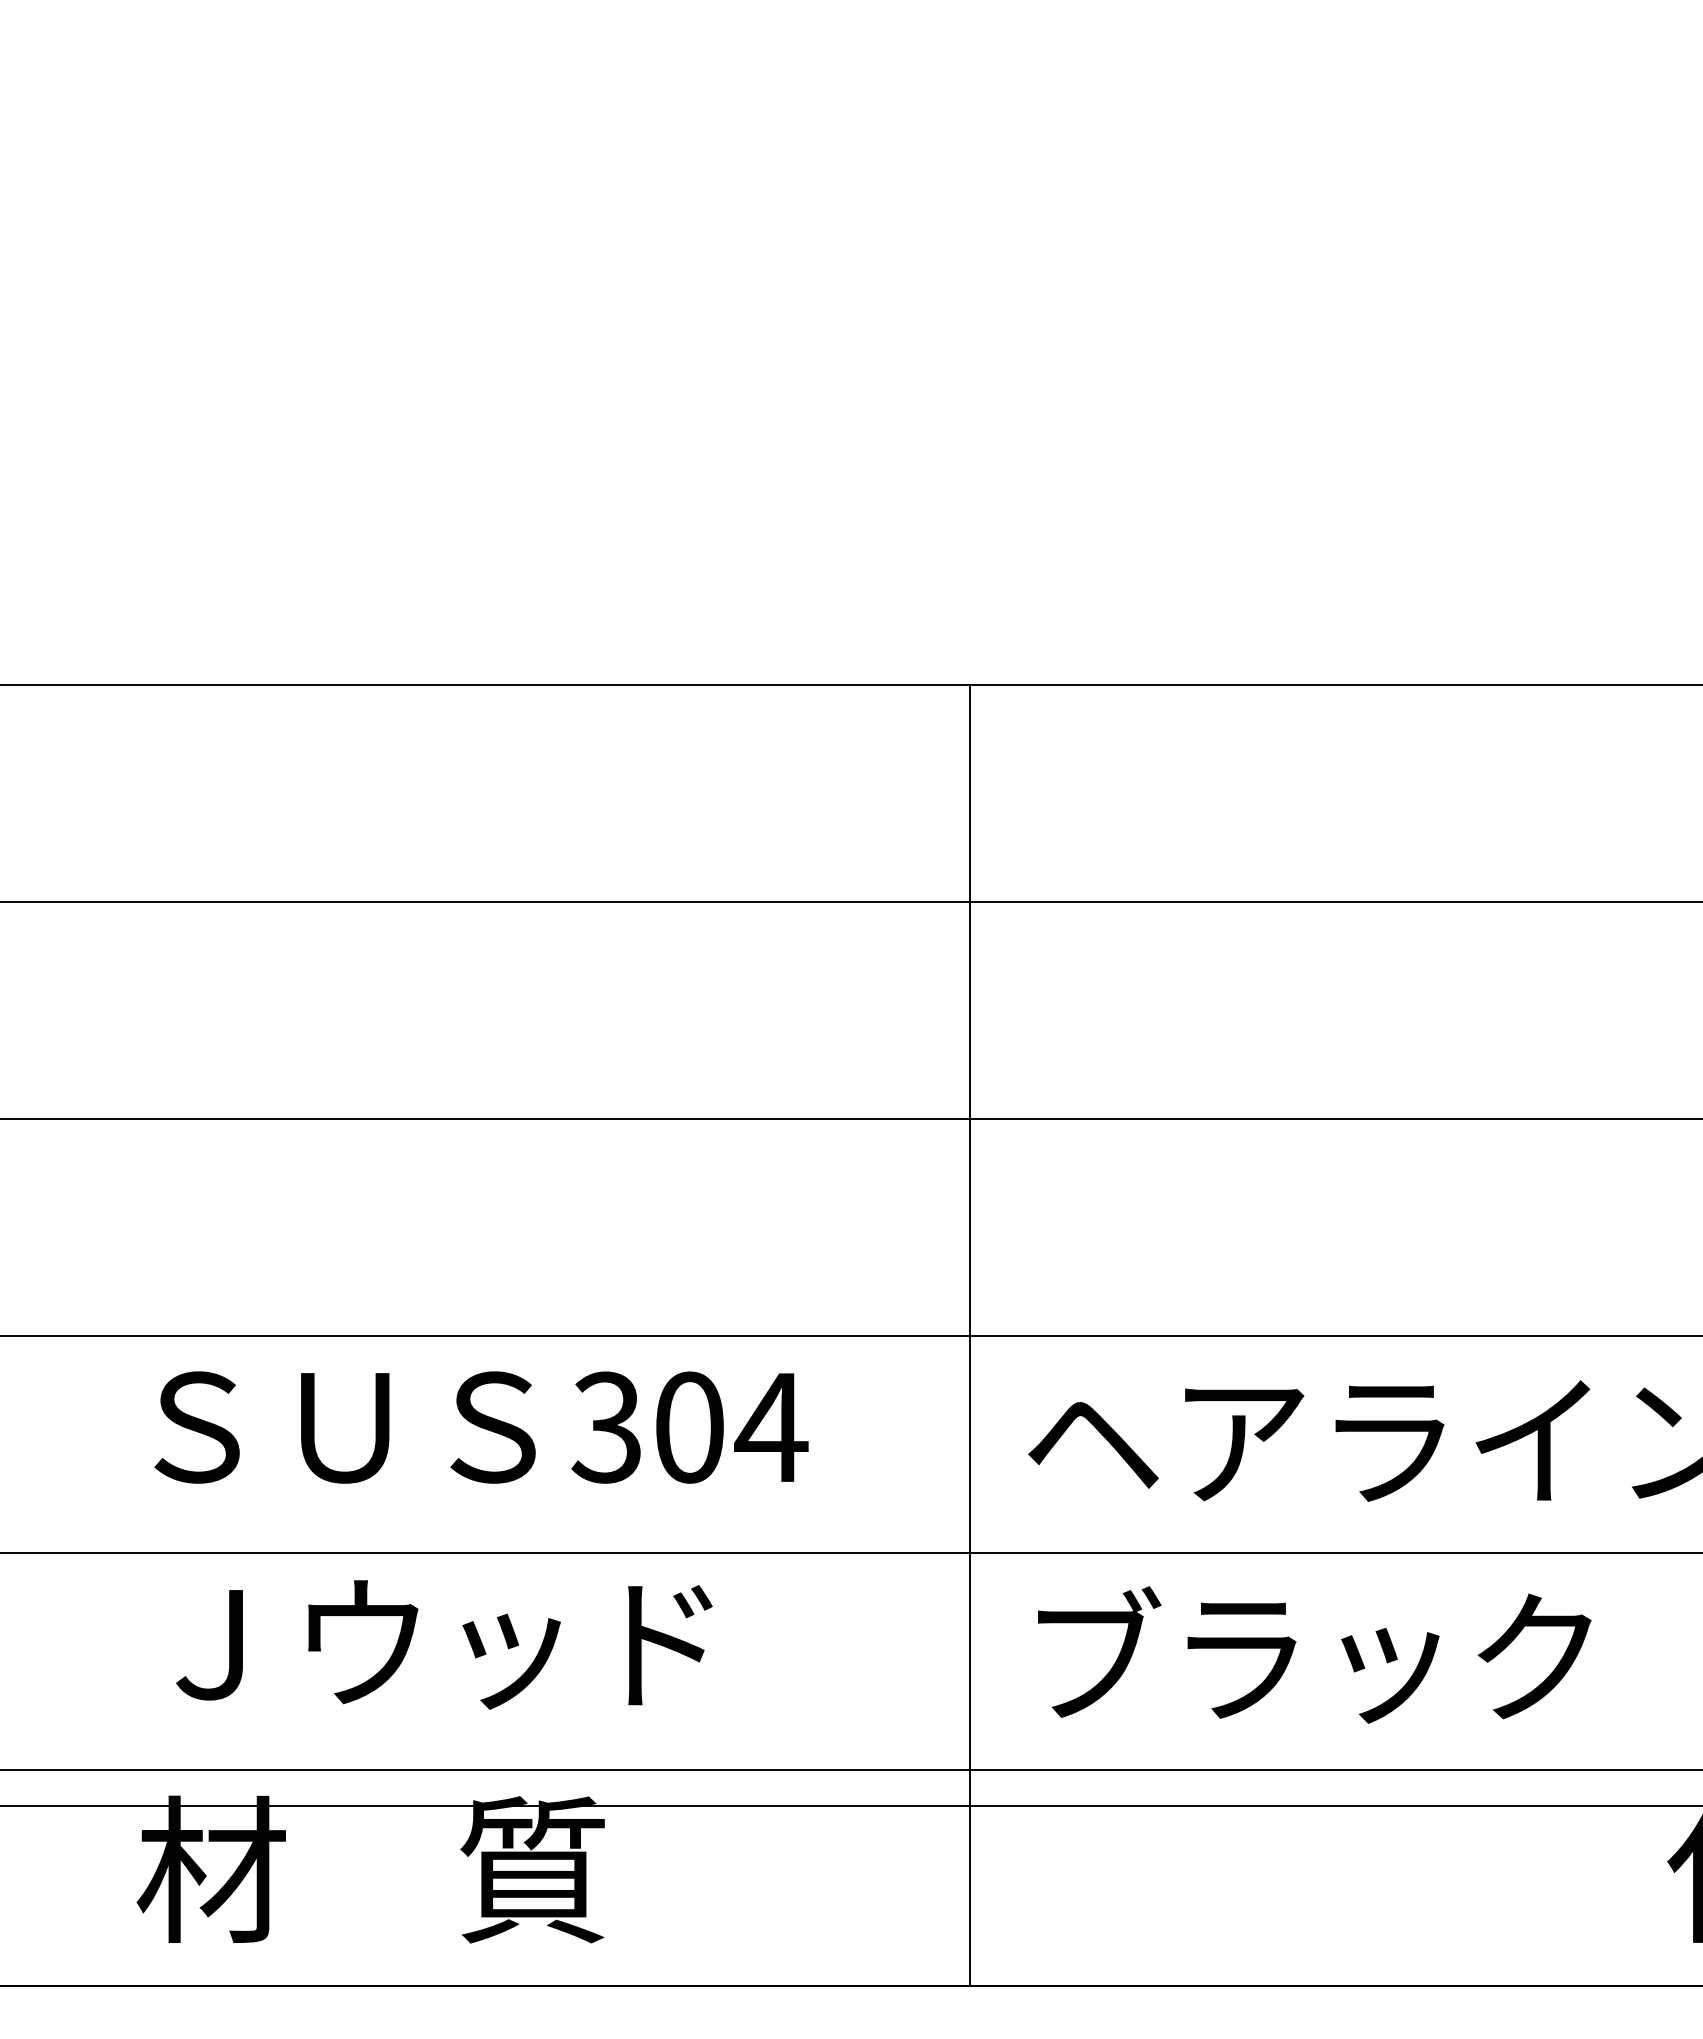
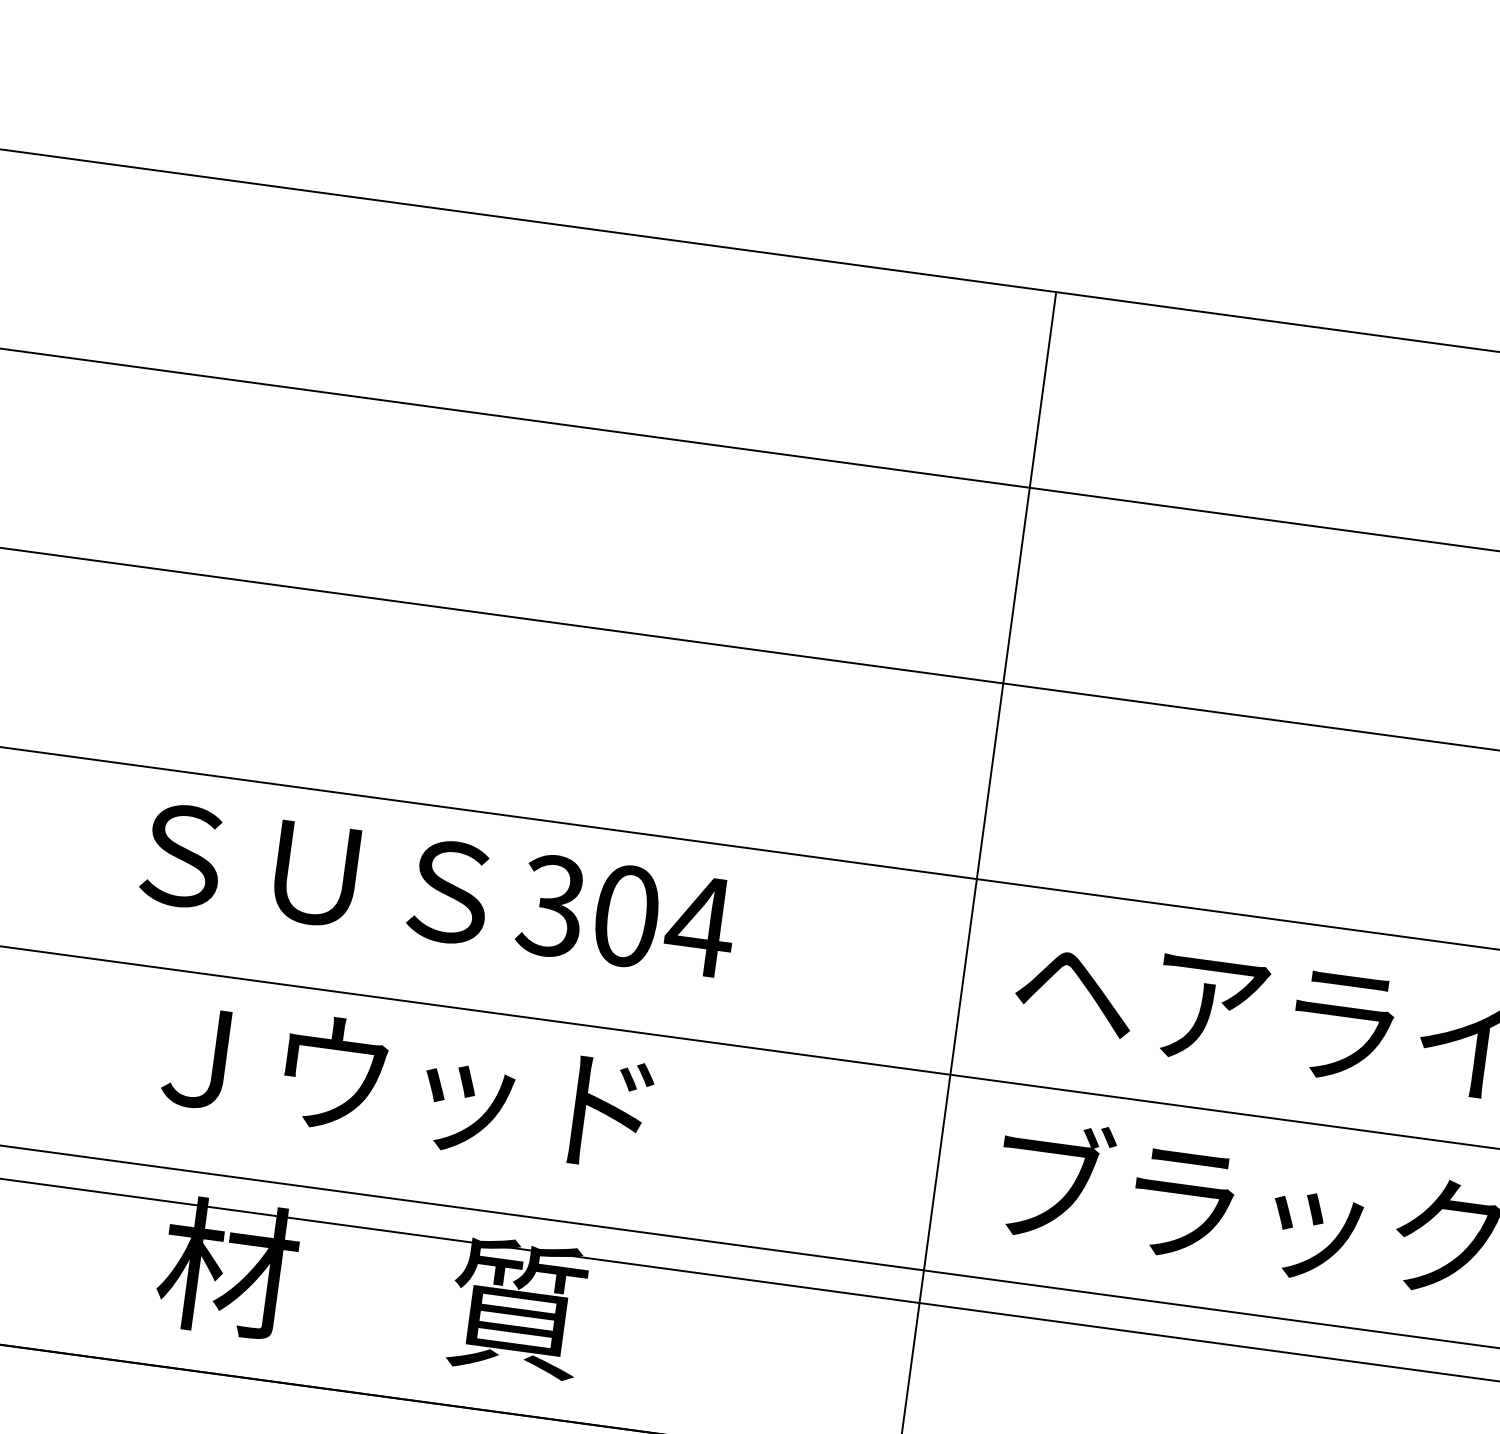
text: (481, 1427) -> (438, 890), moved
text: (444, 1644) -> (407, 1085), moved

